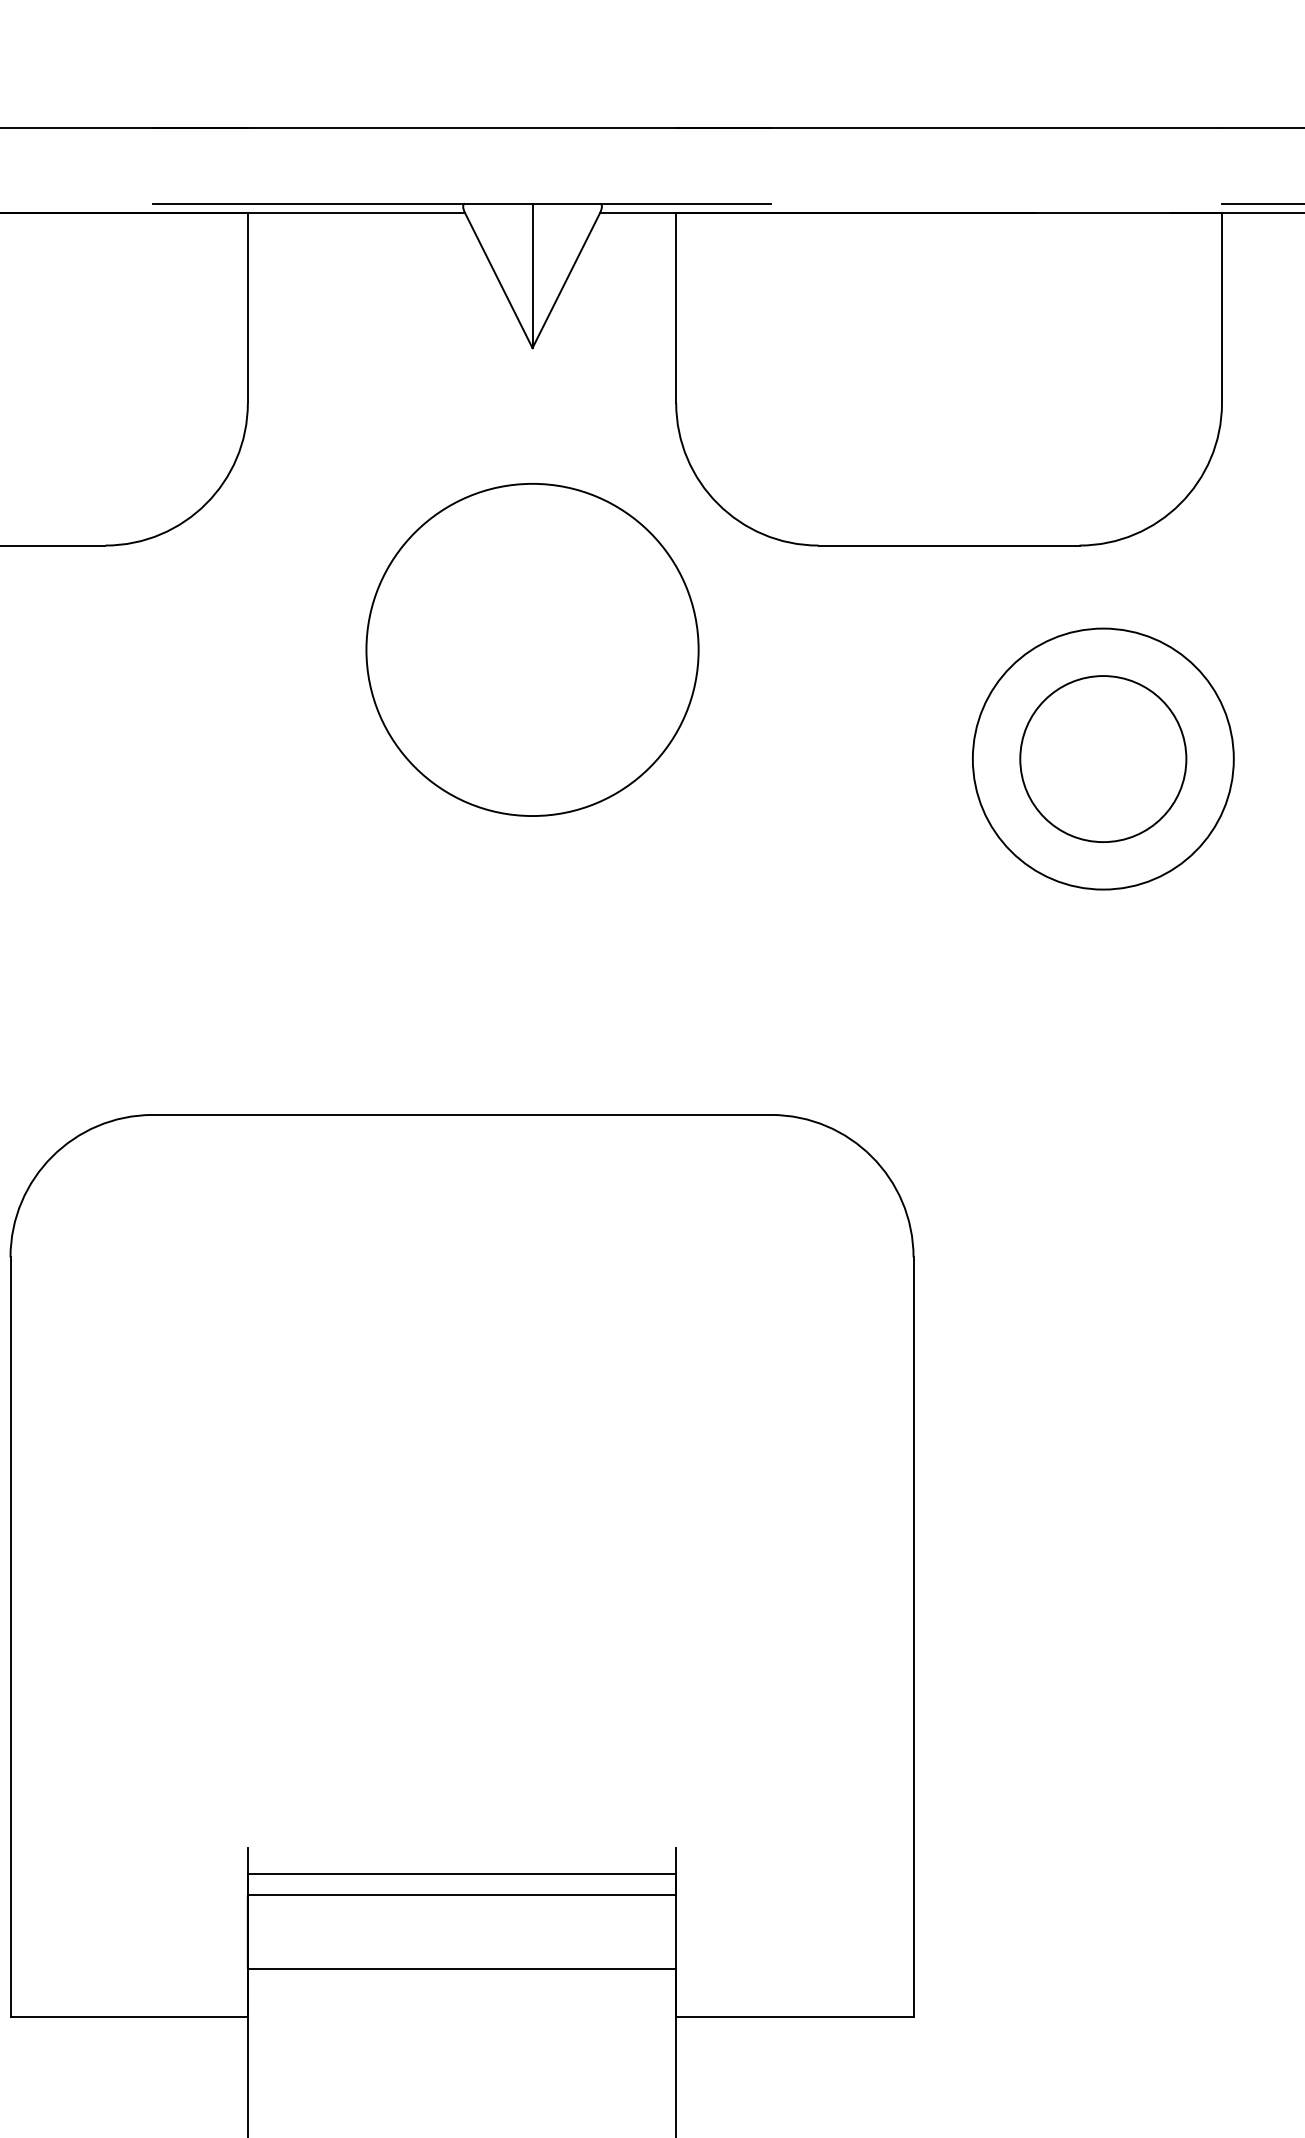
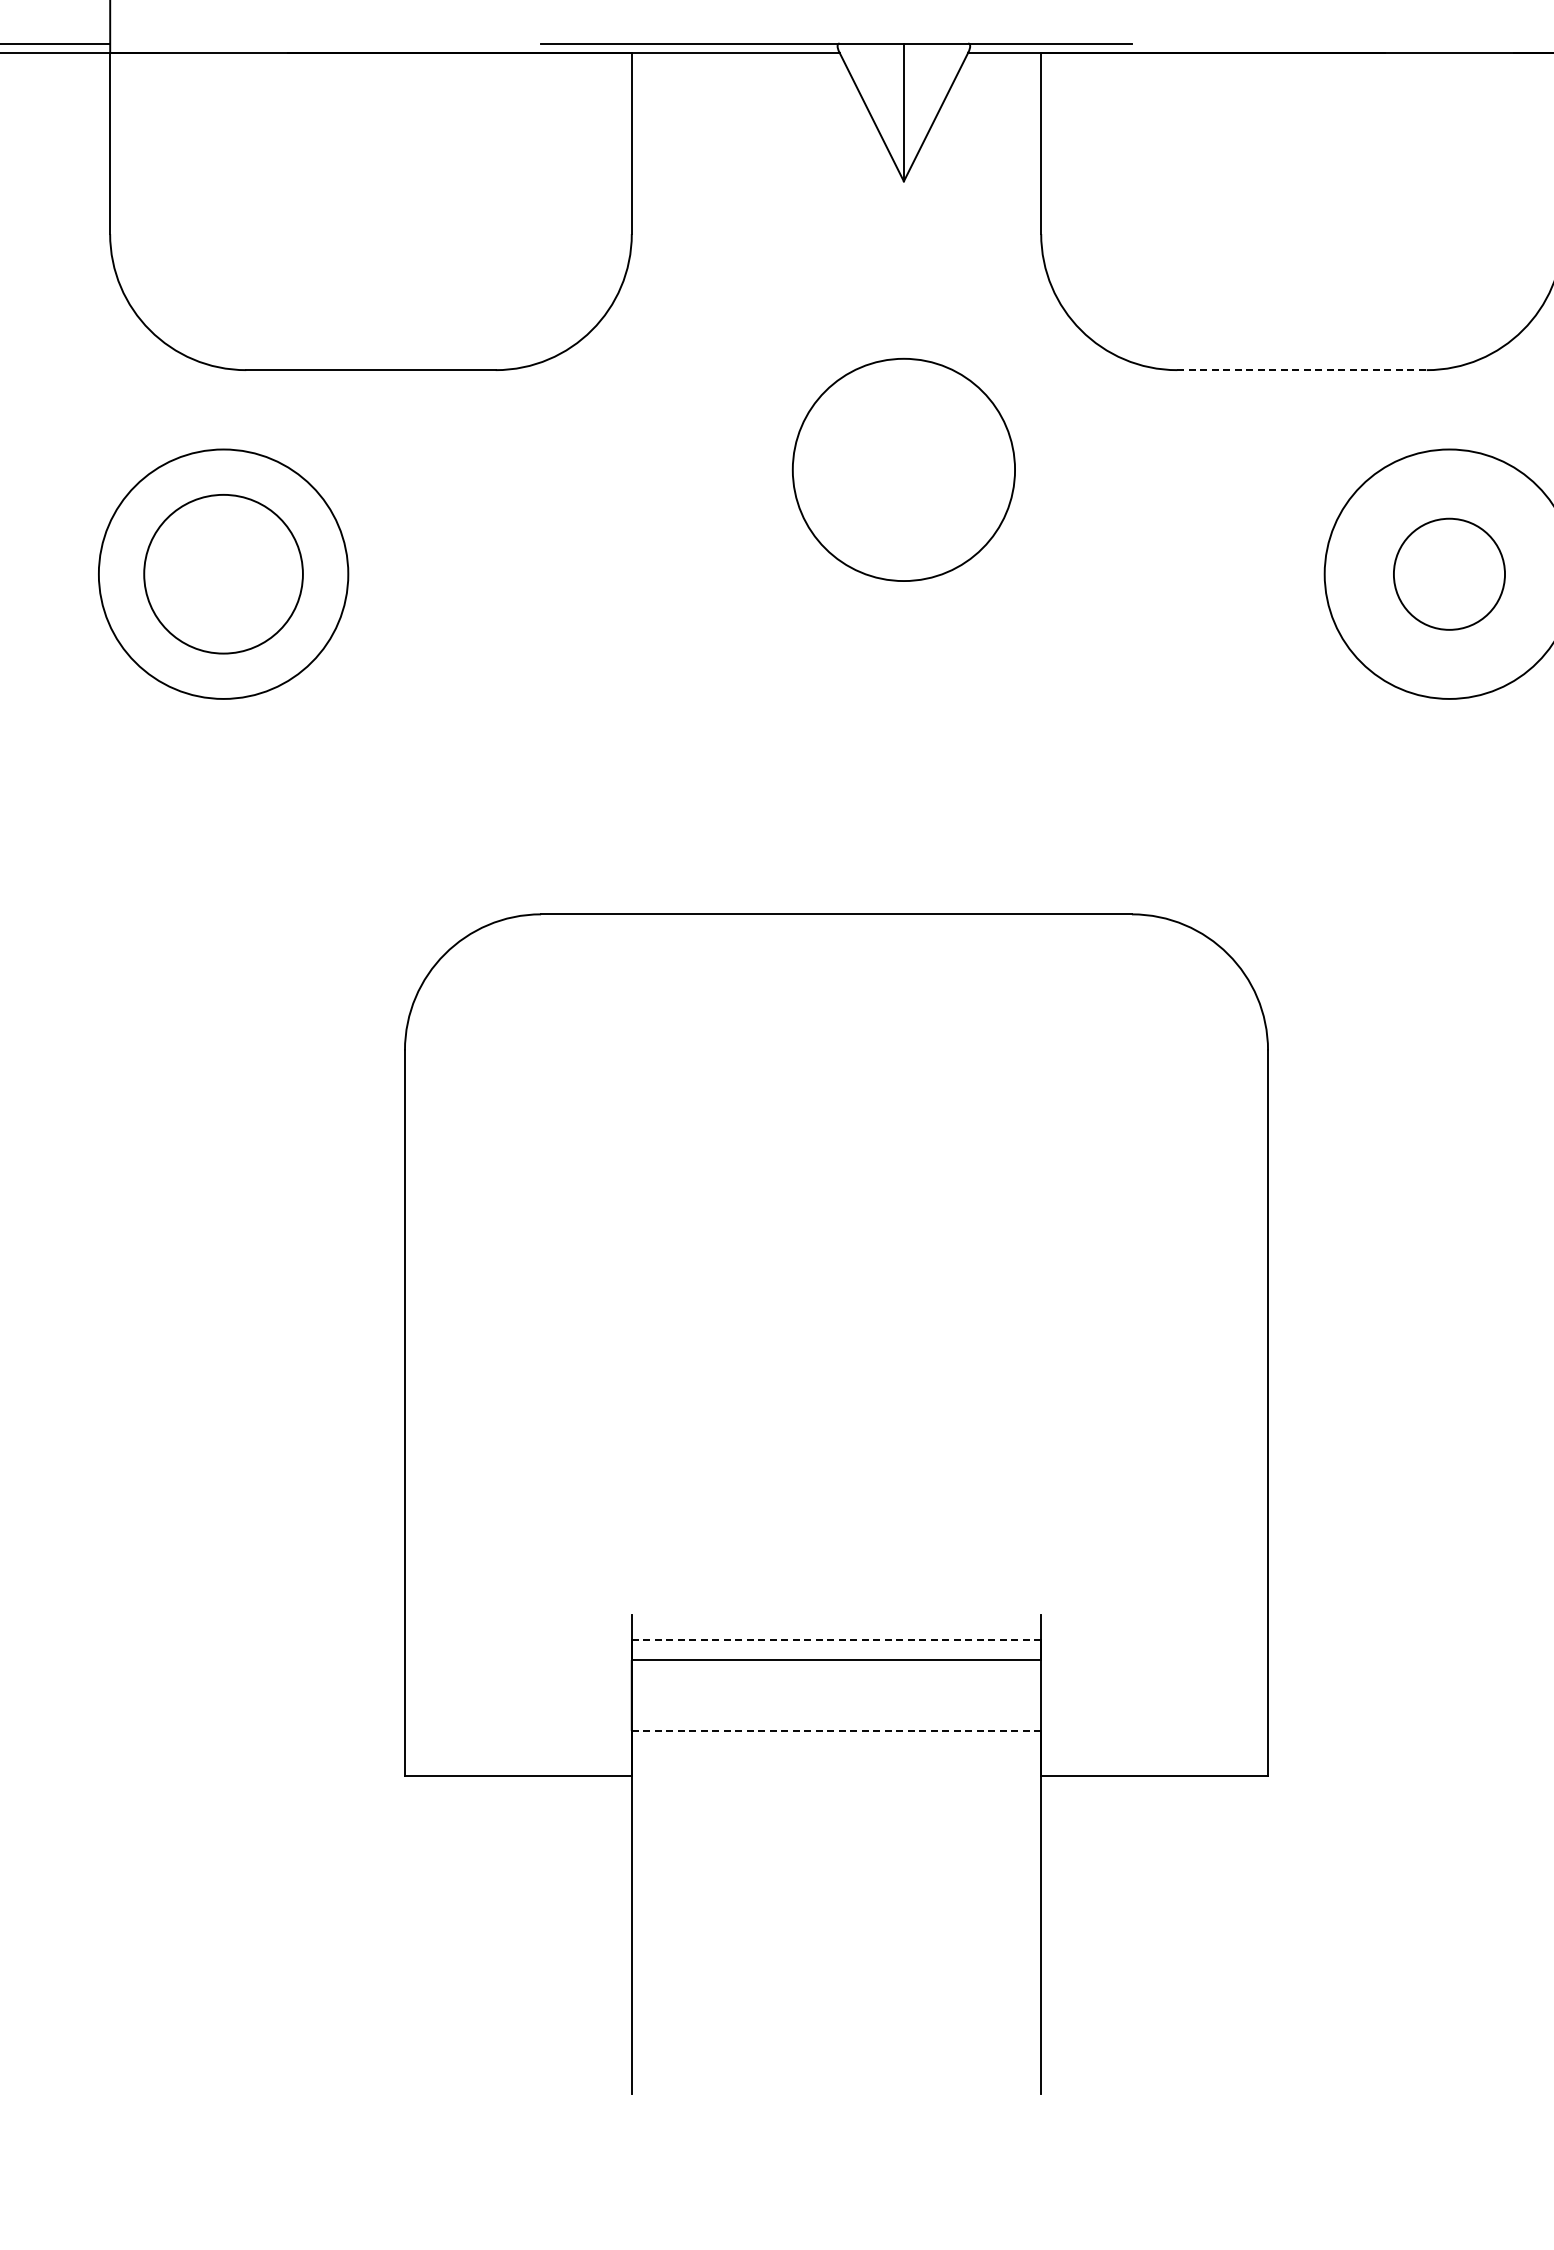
line: (949, 545) -> (1302, 370), solid -> dashed
circle: (532, 649) -> (903, 469), size x0.7
circle: (1103, 759) -> (1449, 574), size x0.7
line: (462, 1874) -> (836, 1640), solid -> dashed
line: (462, 1968) -> (836, 1730), solid -> dashed

